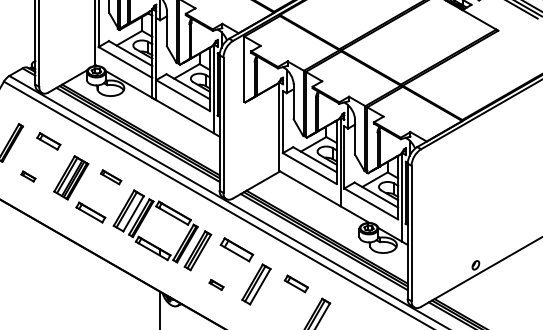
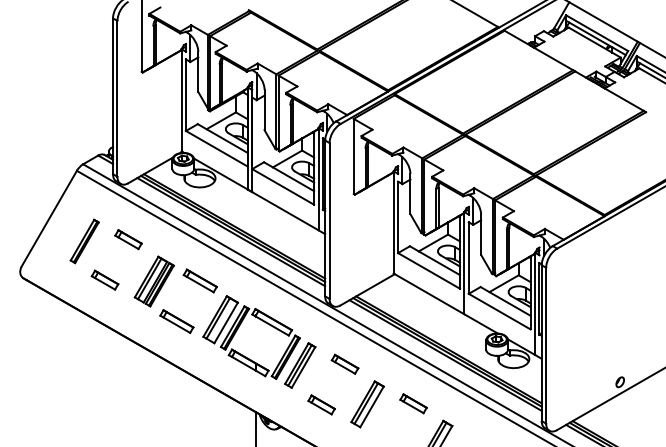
part: (27, 176) -> (104, 279), size x1.67
part: (110, 176) -> (199, 280), size x1.43
part: (236, 249) -> (344, 363), size x0.71
part: (216, 284) -> (321, 404), size x1.67

